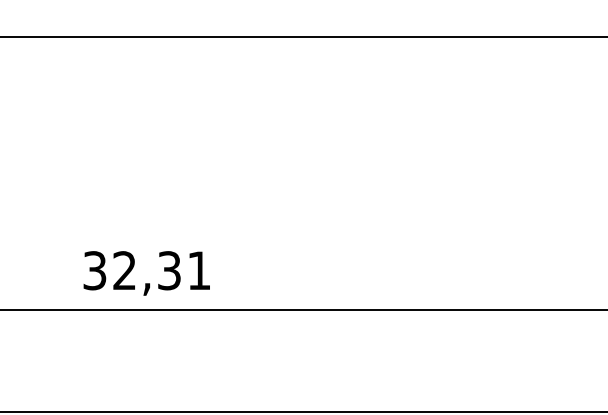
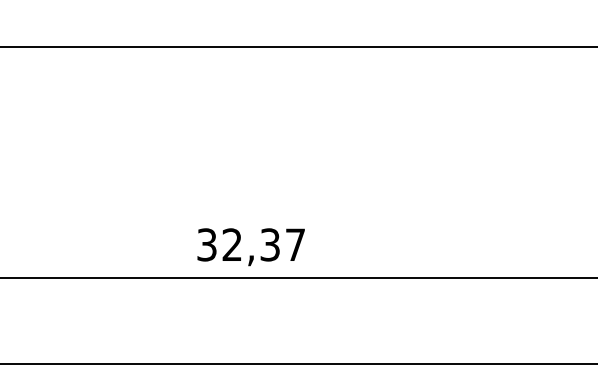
text: (199, 270) -> (295, 244), 32,31 -> 32,37

